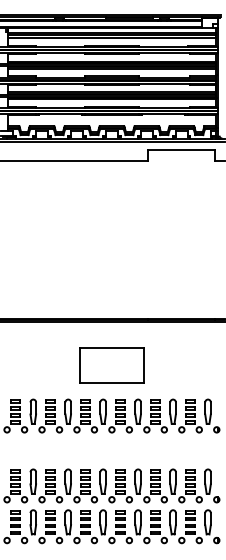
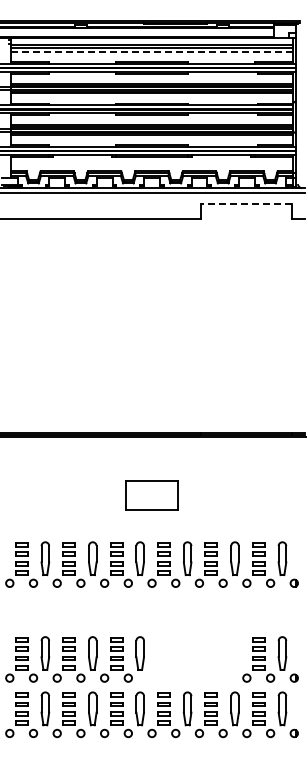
line: (112, 38) -> (152, 52), solid -> dashed
line: (181, 150) -> (246, 204), solid -> dashed
part: (111, 365) -> (151, 495), size x0.6
part: (142, 485) -> (193, 659), removed

